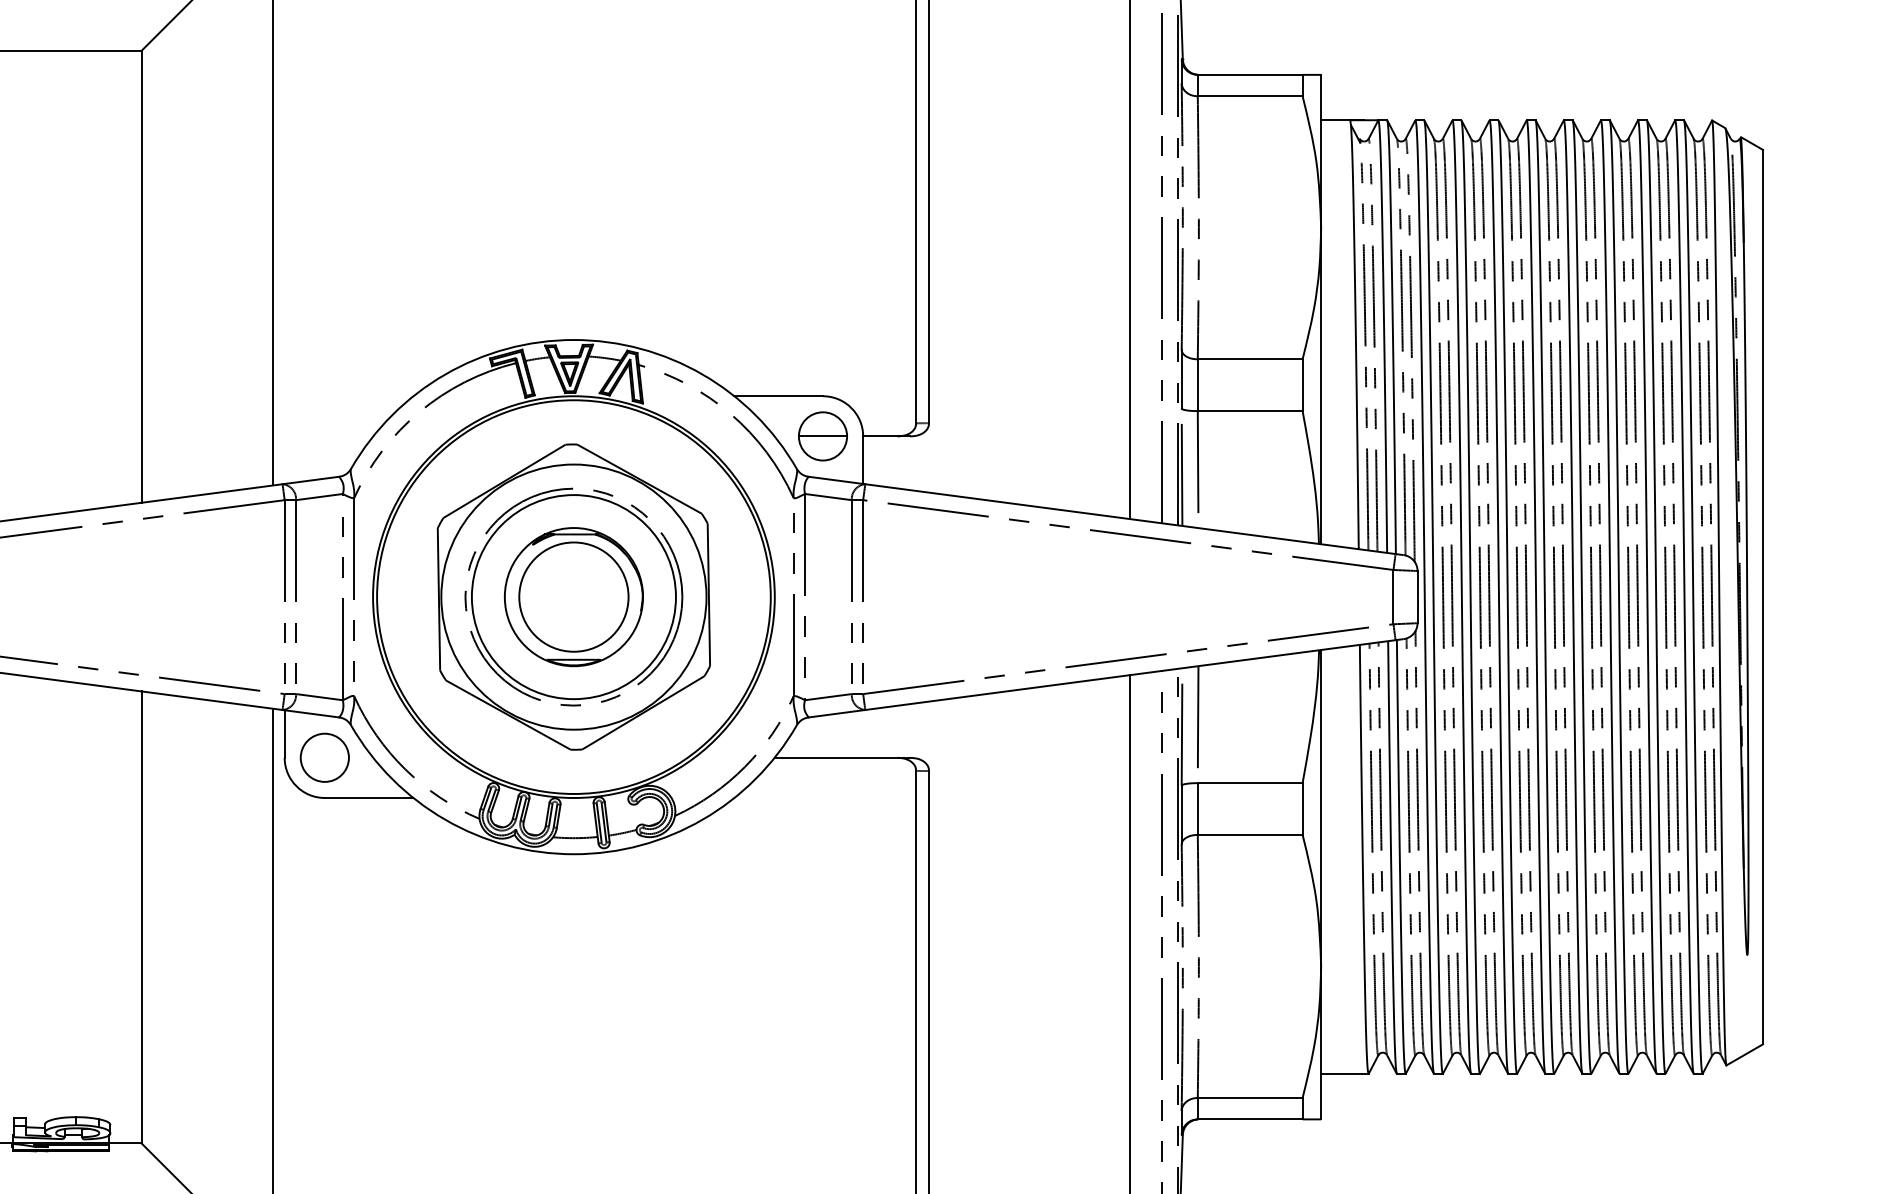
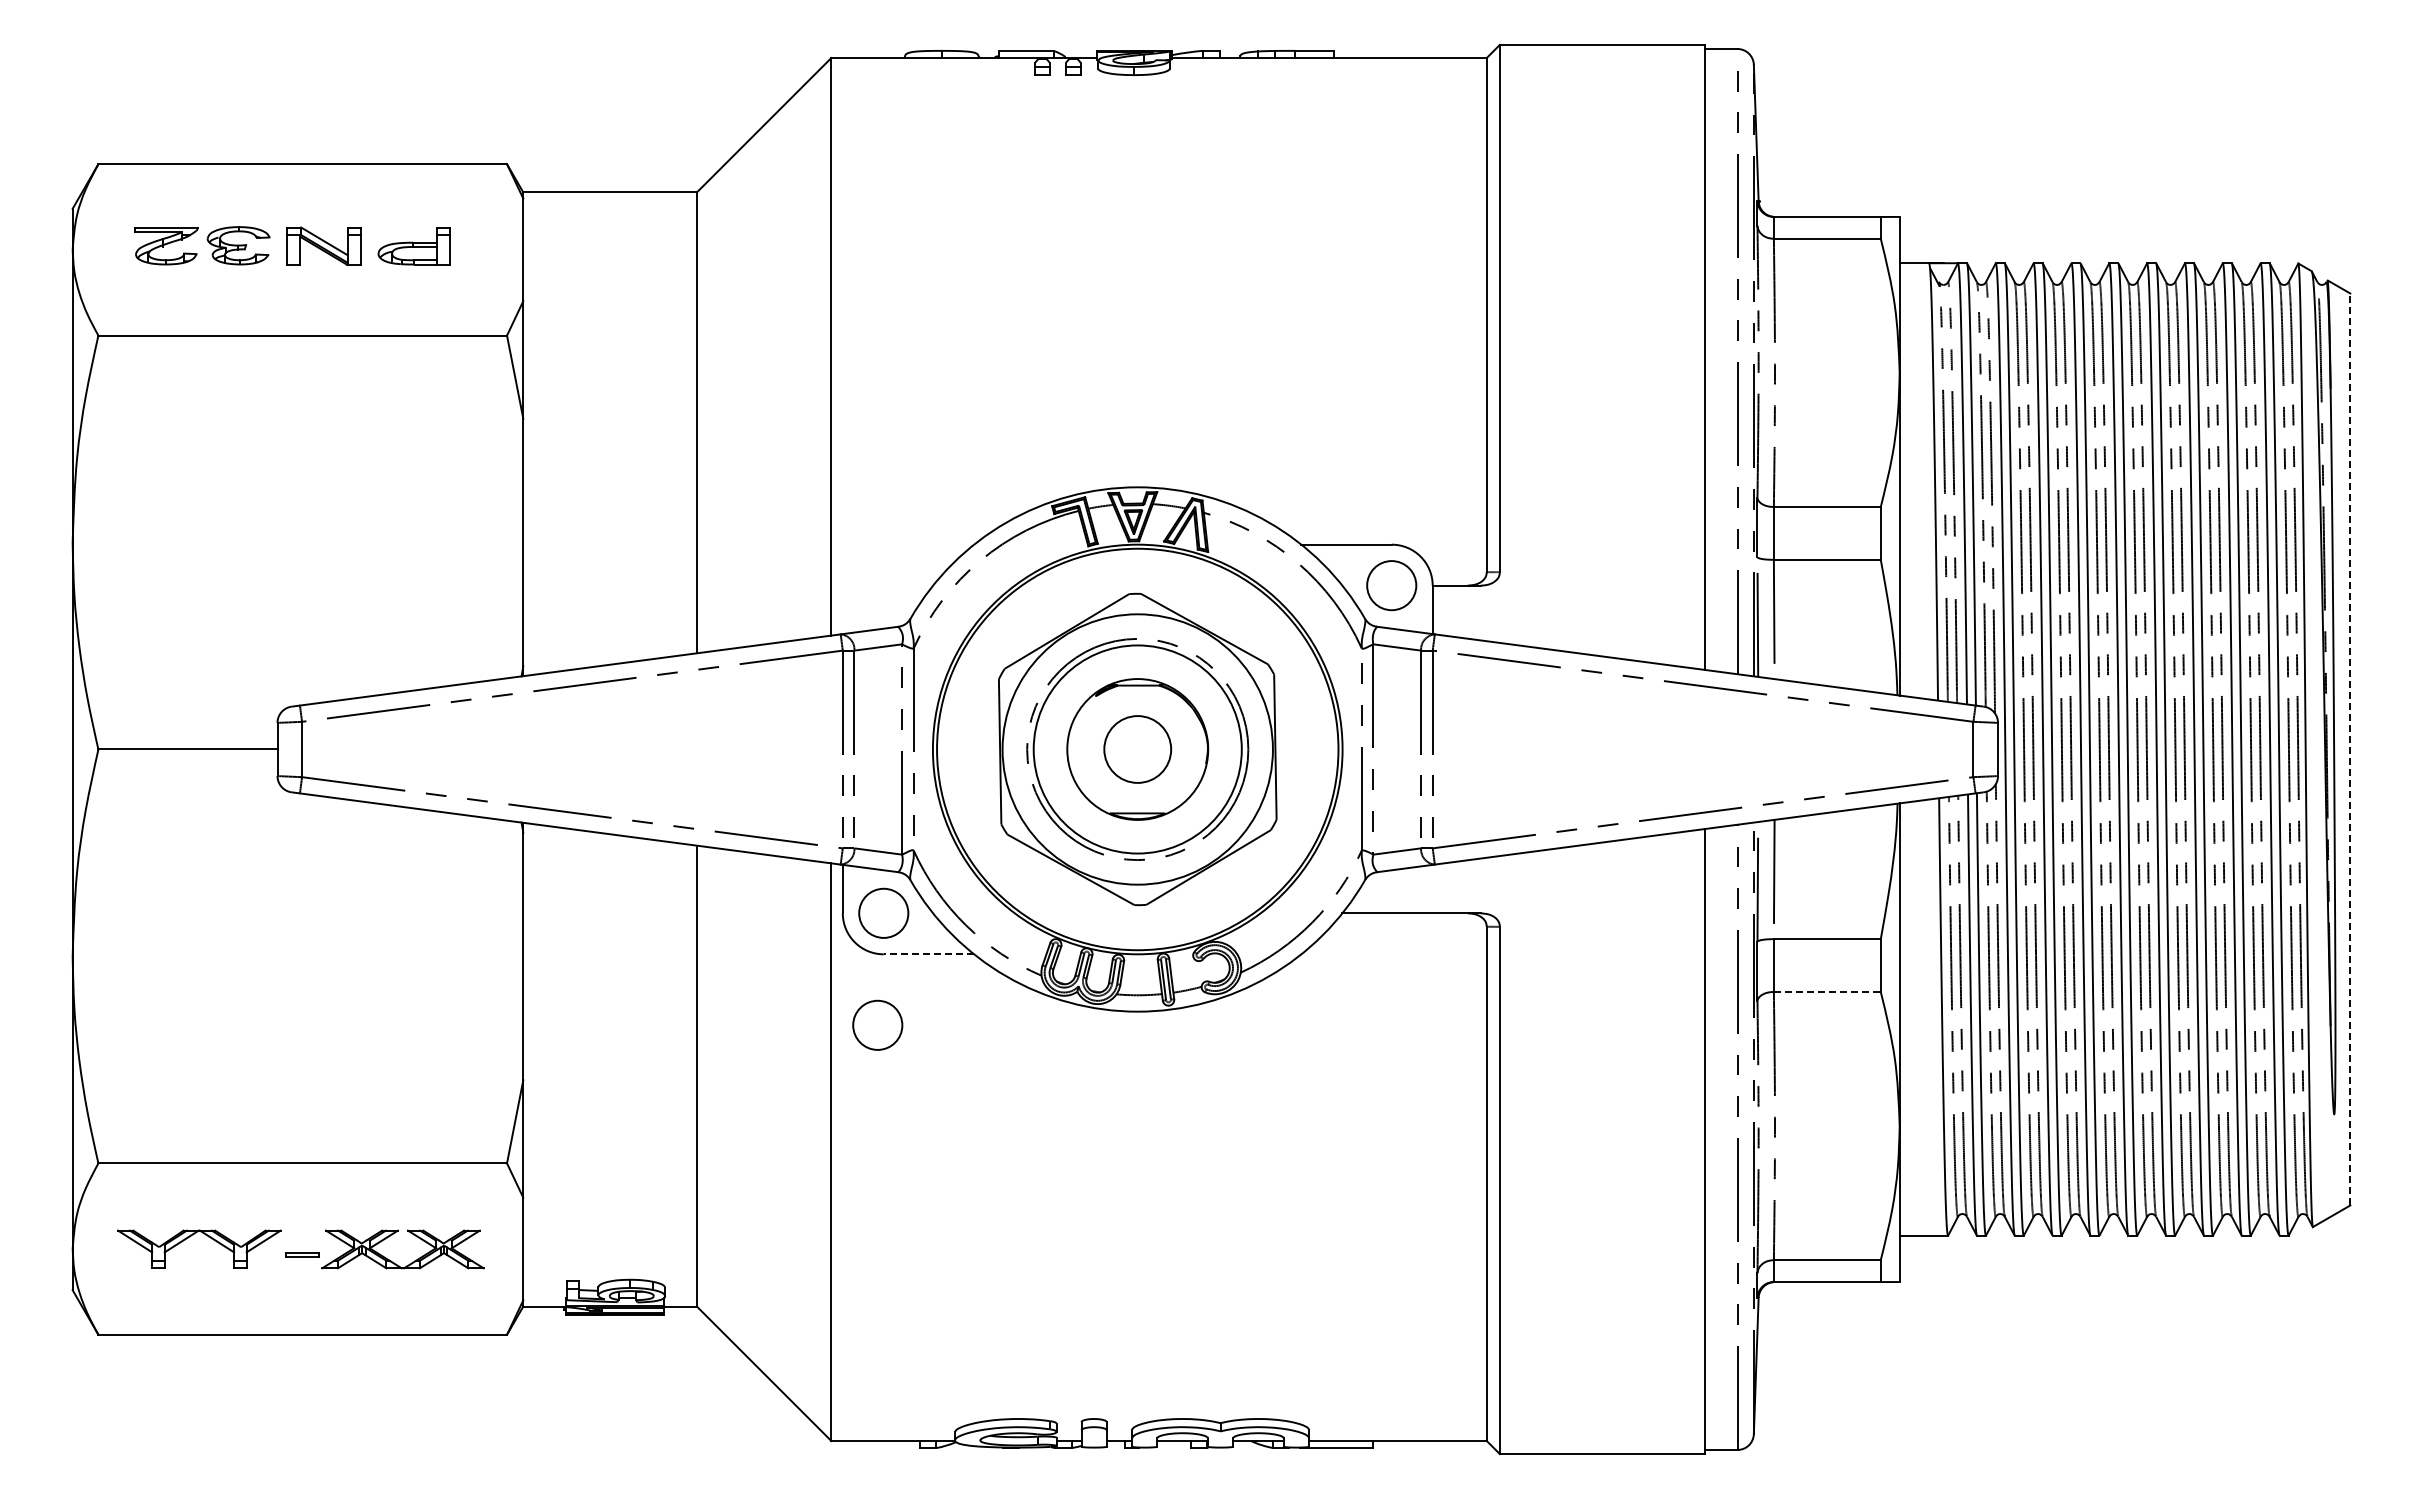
line: (822, 436) -> (1391, 585), removed
circle: (573, 597) -> (1137, 749), size x0.6
line: (1763, 597) -> (2350, 749), solid -> dashed
line: (368, 798) -> (928, 954), solid -> dashed
line: (1250, 834) -> (1827, 991), solid -> dashed
circle: (318, 866) -> (877, 1024), added

